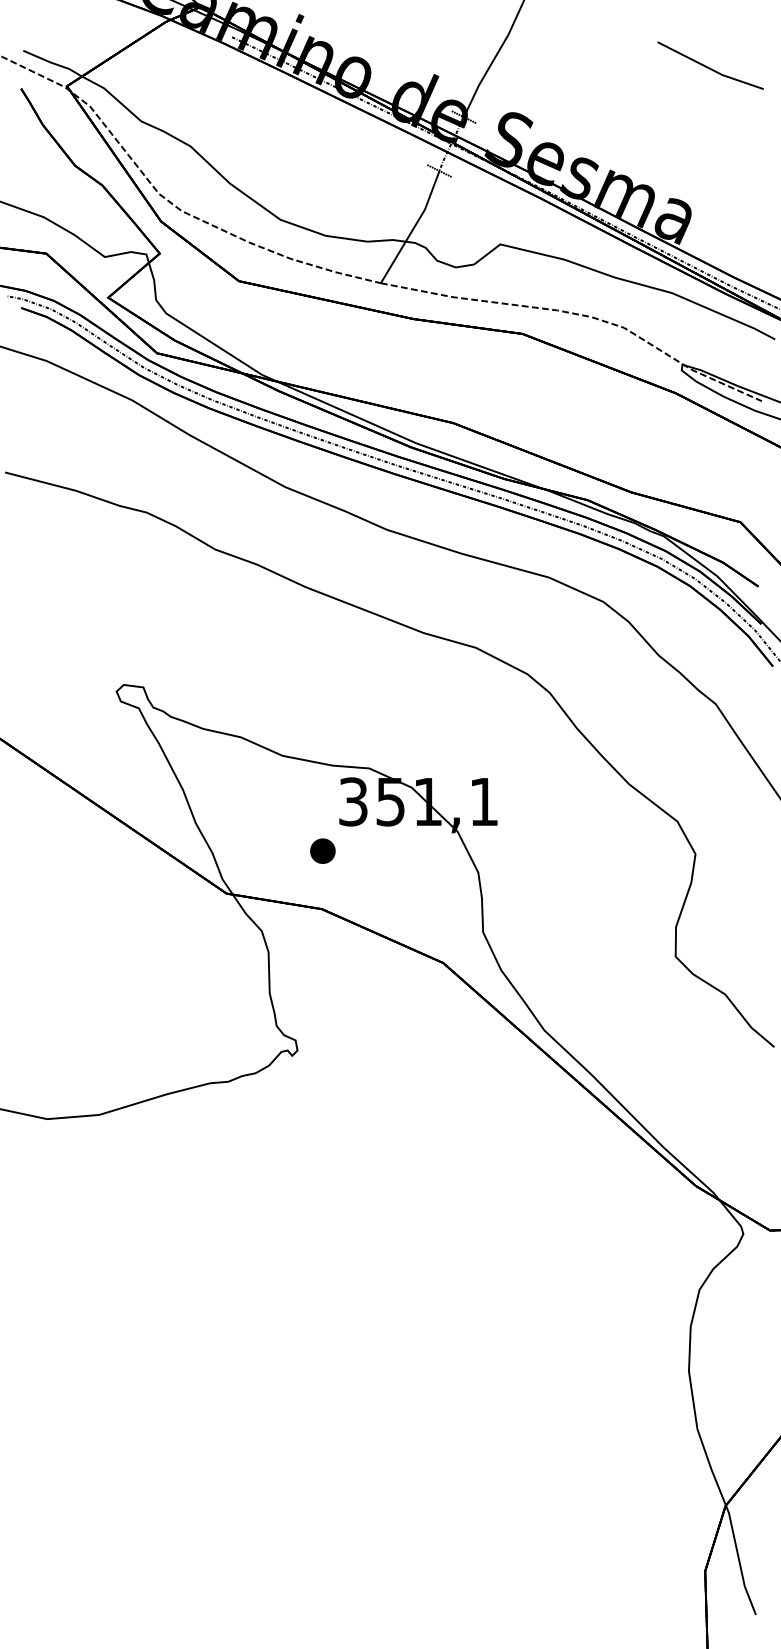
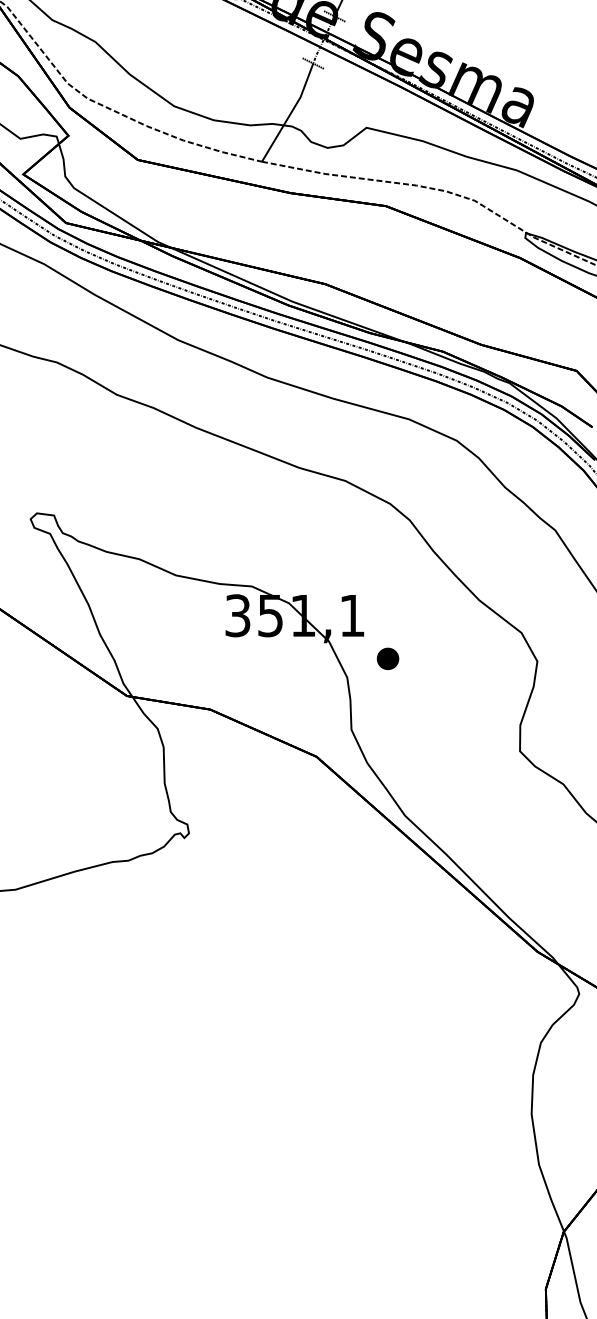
part: (322, 850) -> (387, 658), moved

